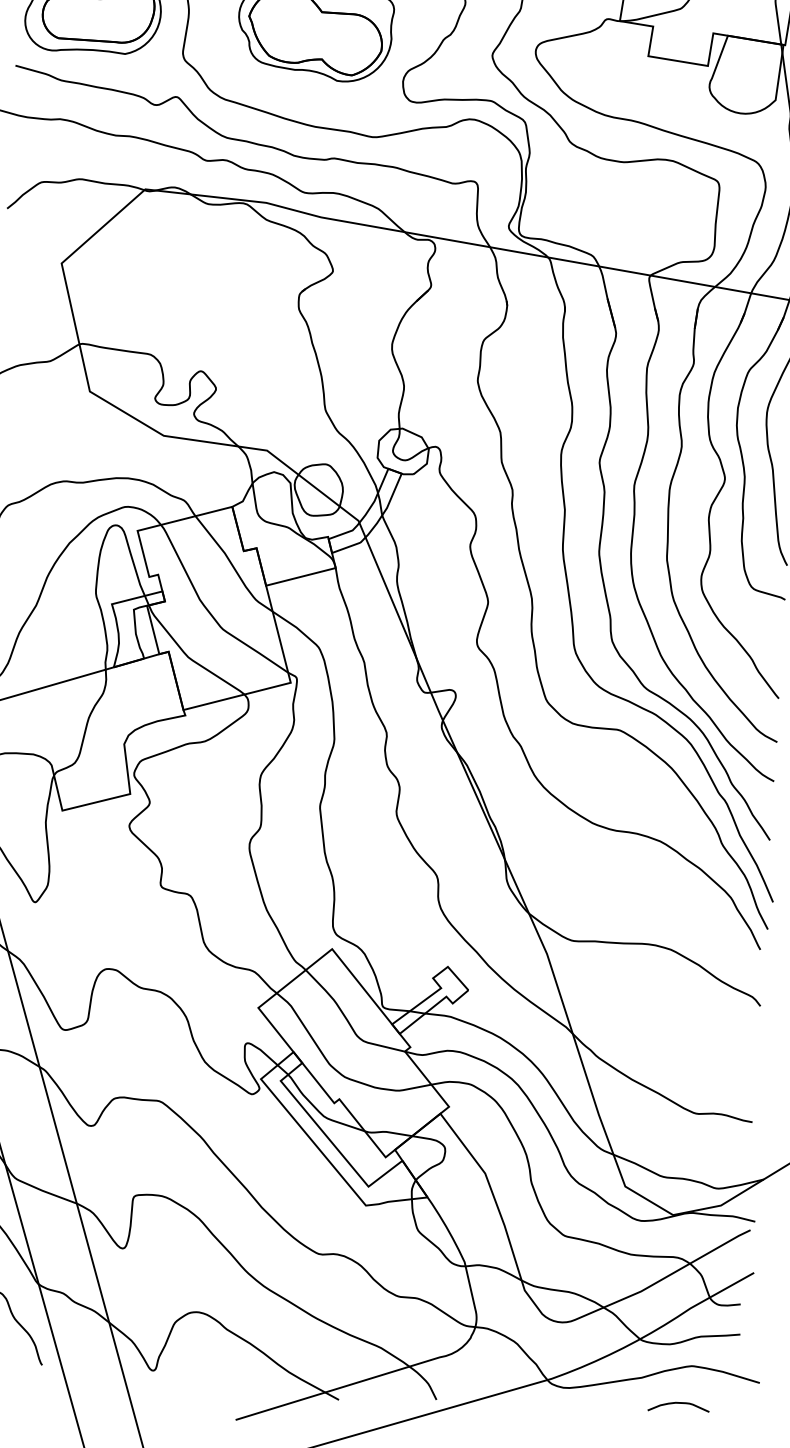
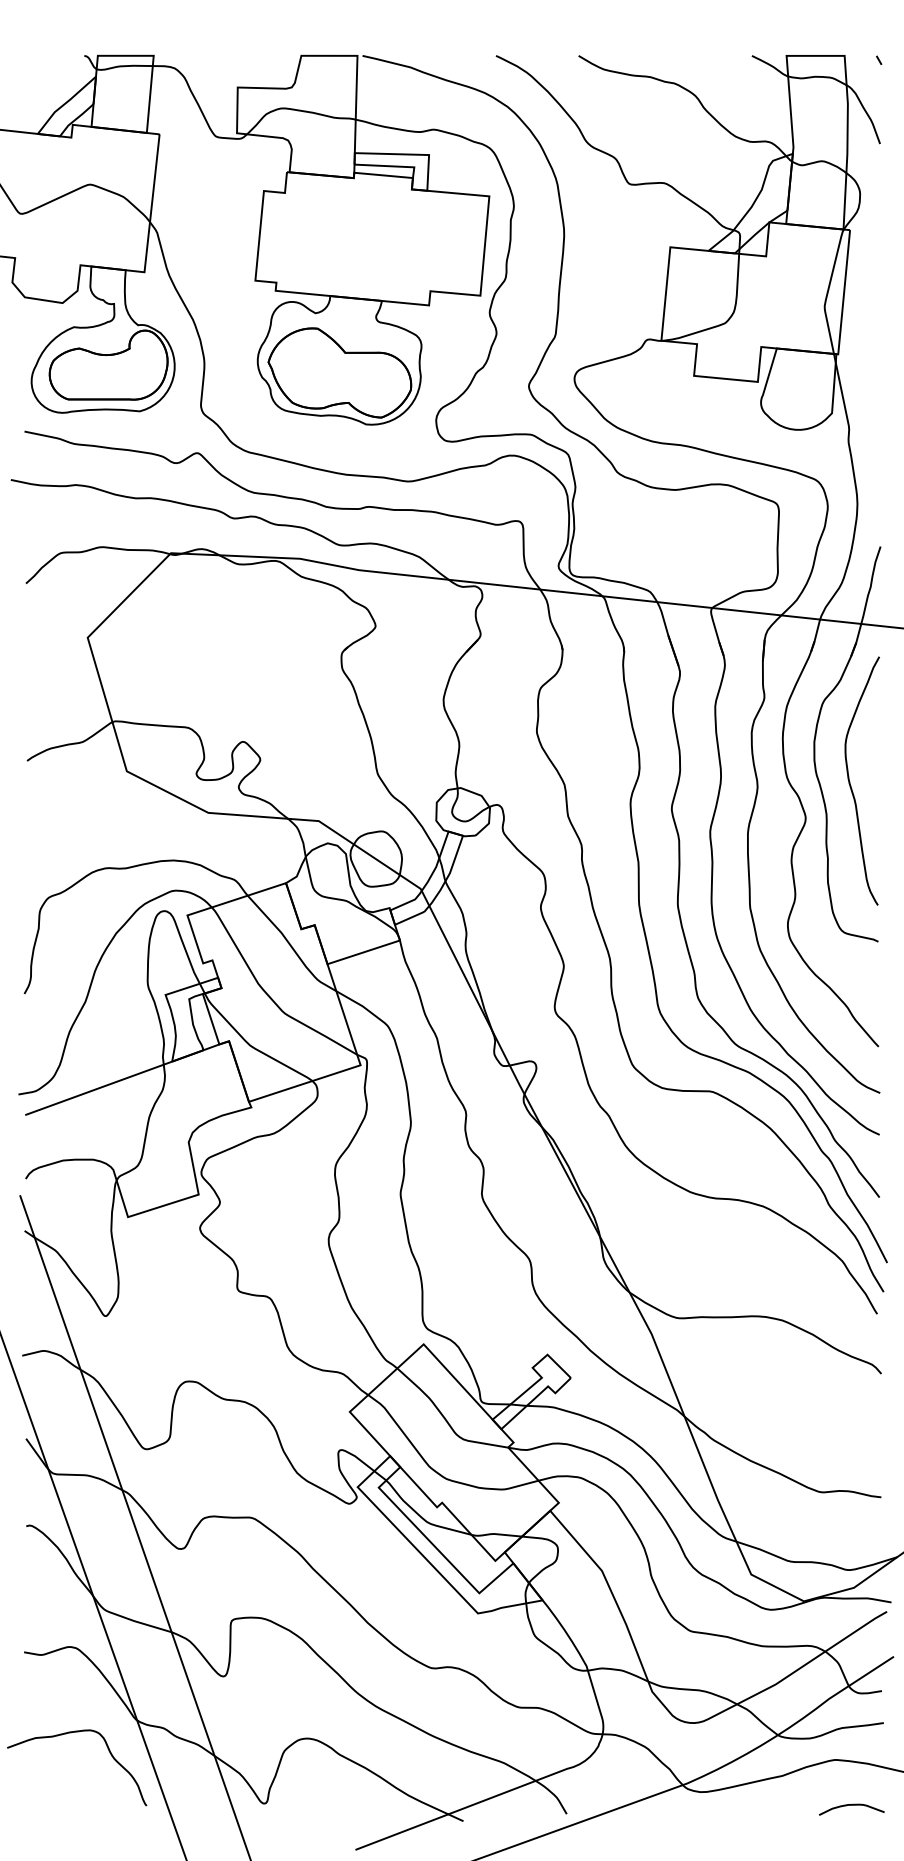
curve: (678, 1403) -> (851, 1805), moved

